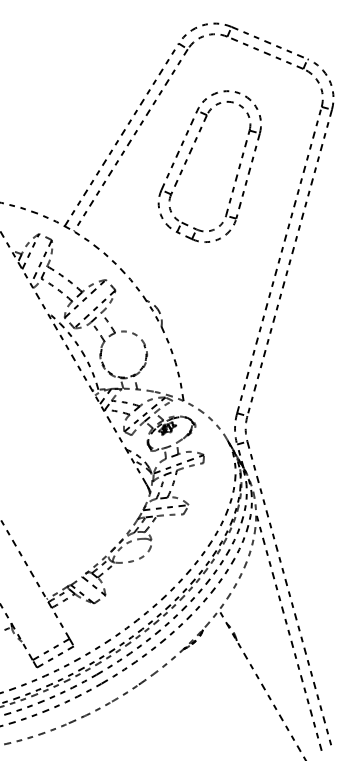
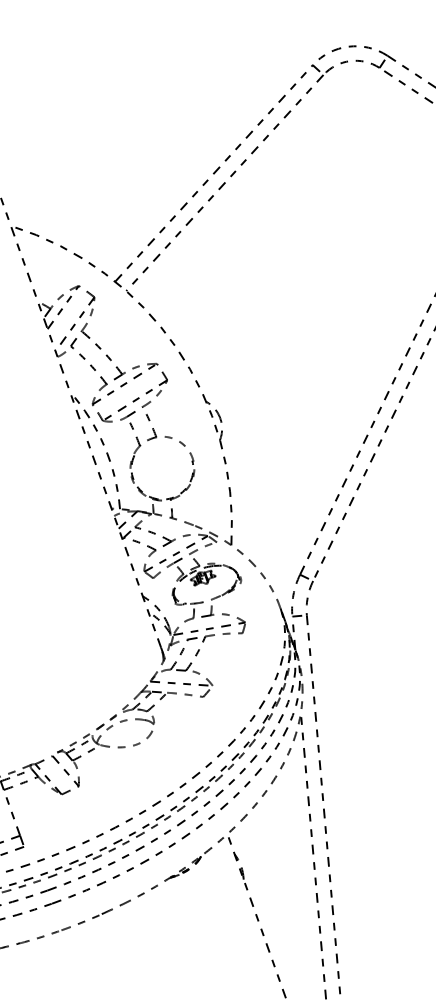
part: (190, 154) -> (301, 216), removed

